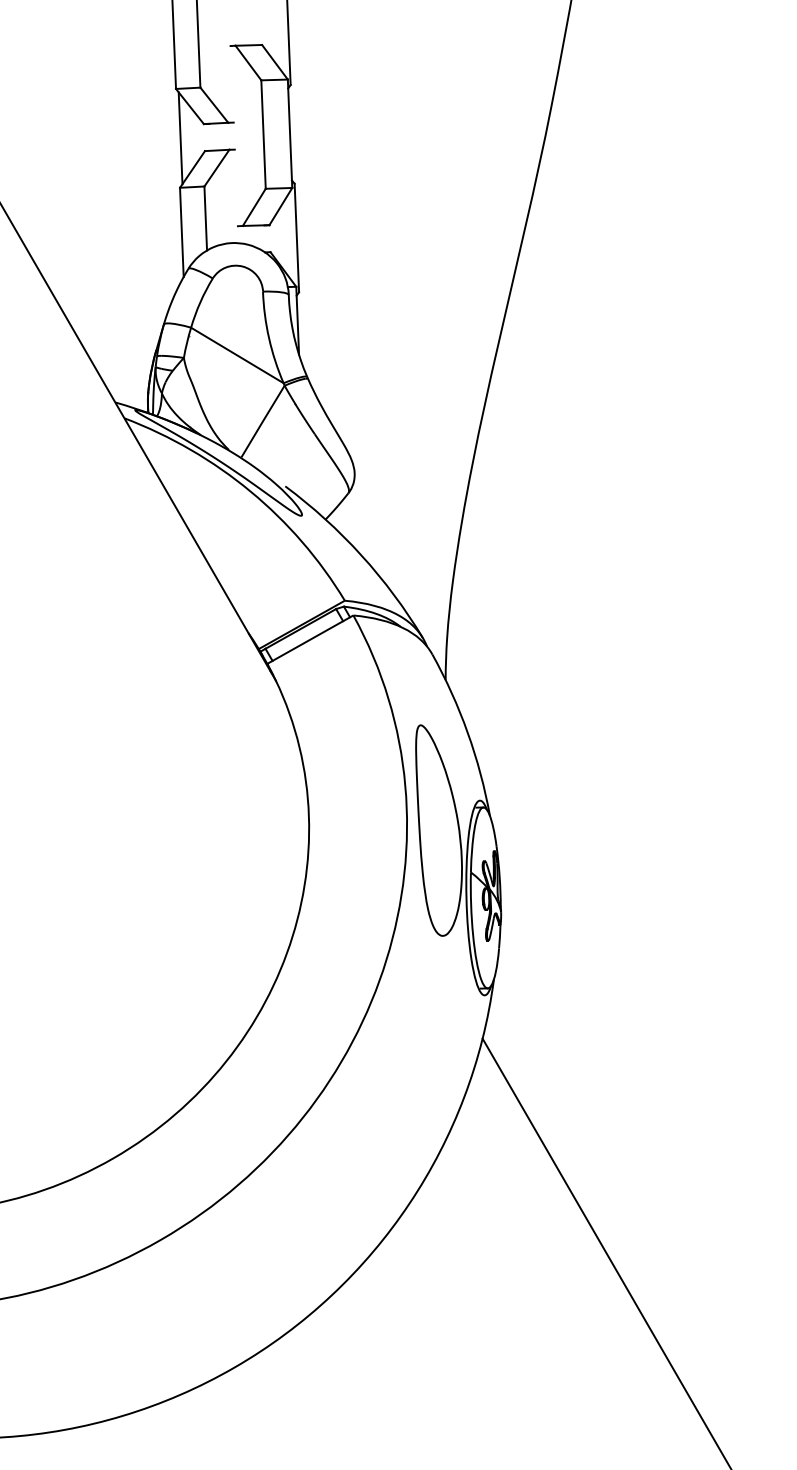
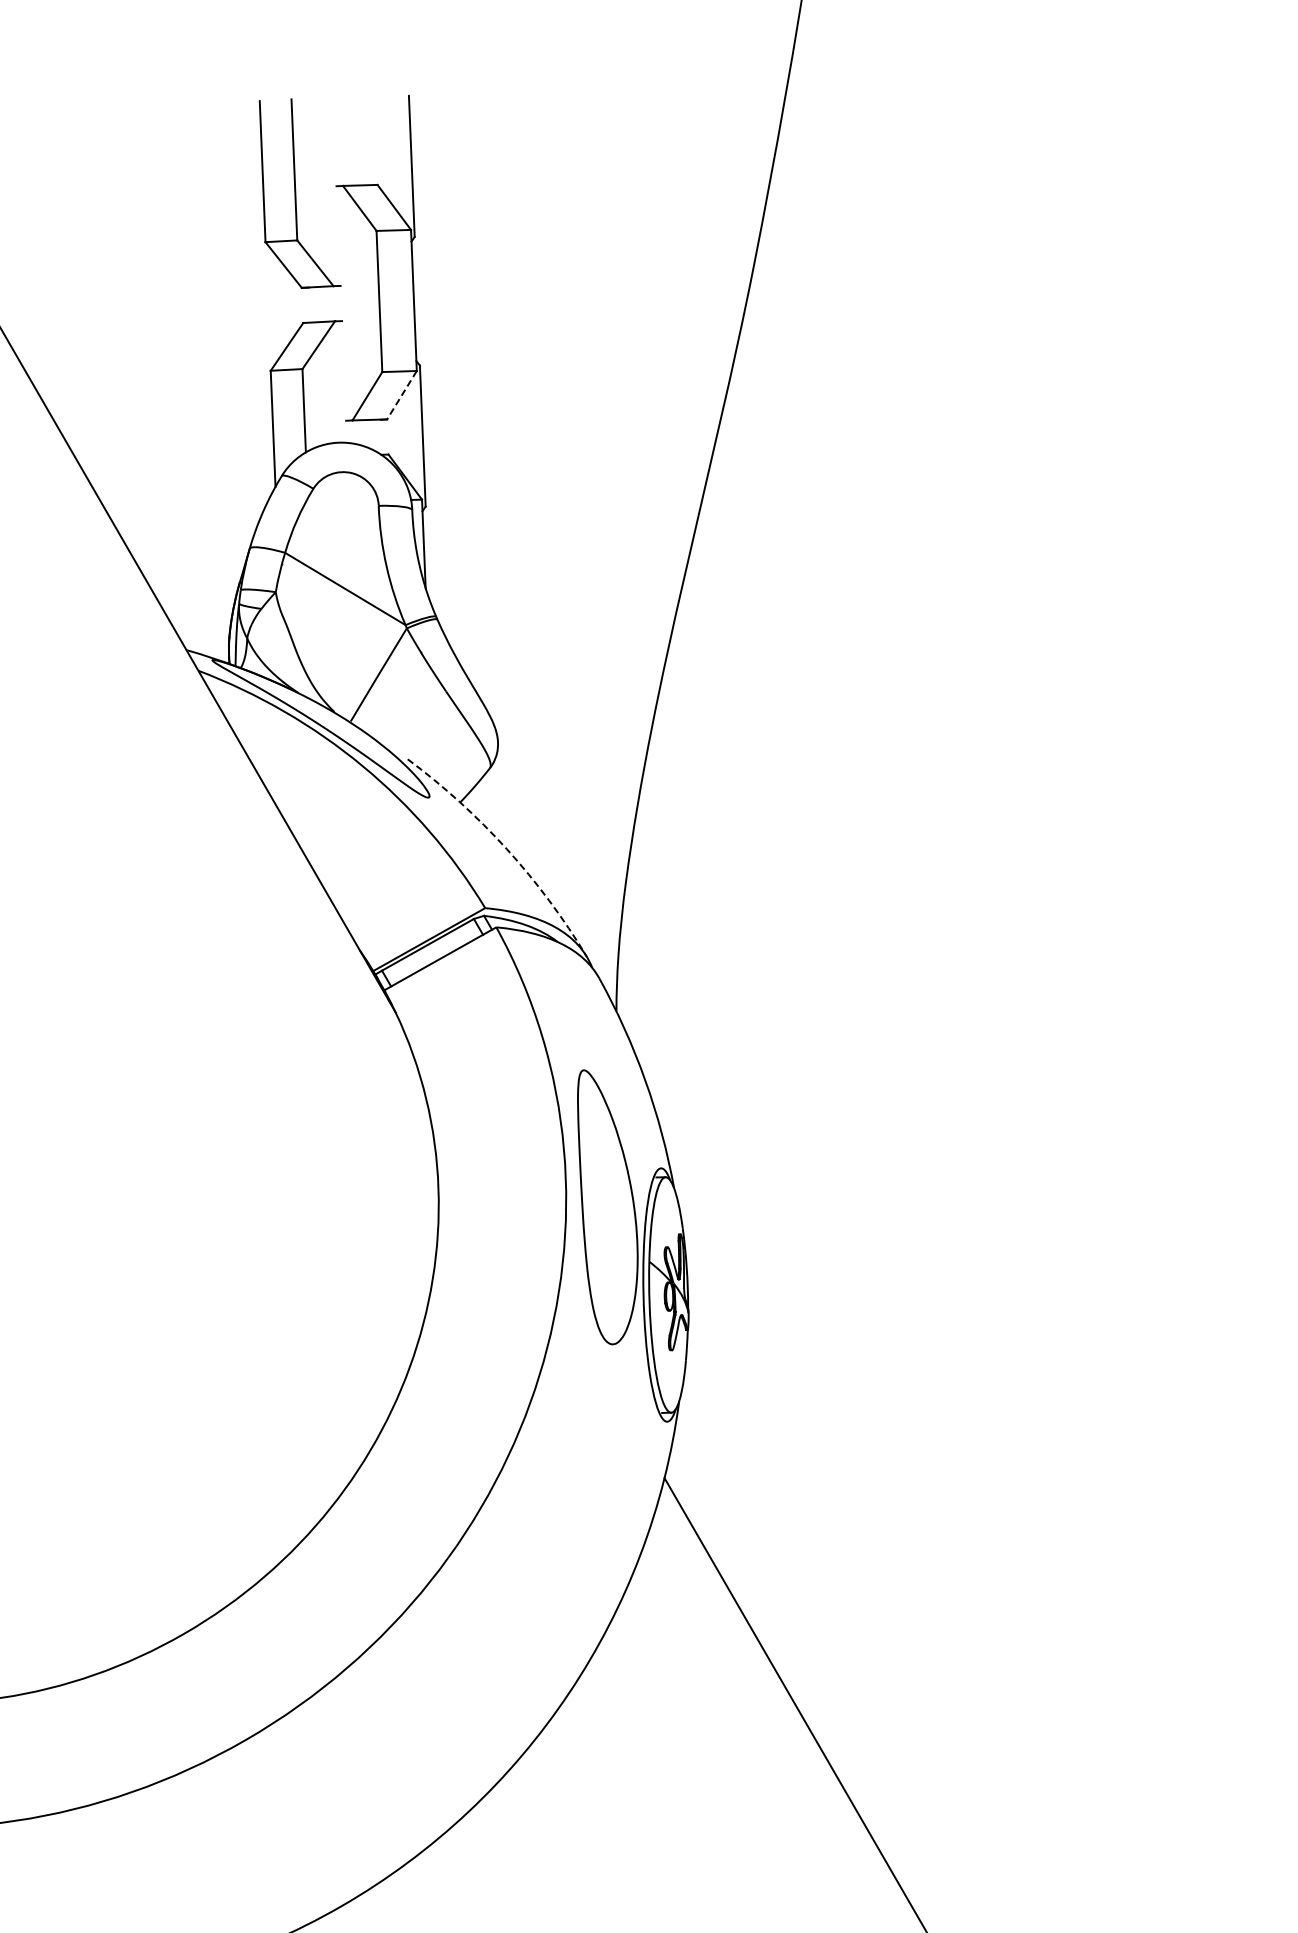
line: (180, 138) -> (271, 306), removed
line: (280, 206) -> (401, 395), solid -> dashed
arc: (361, 555) -> (506, 849), solid -> dashed

